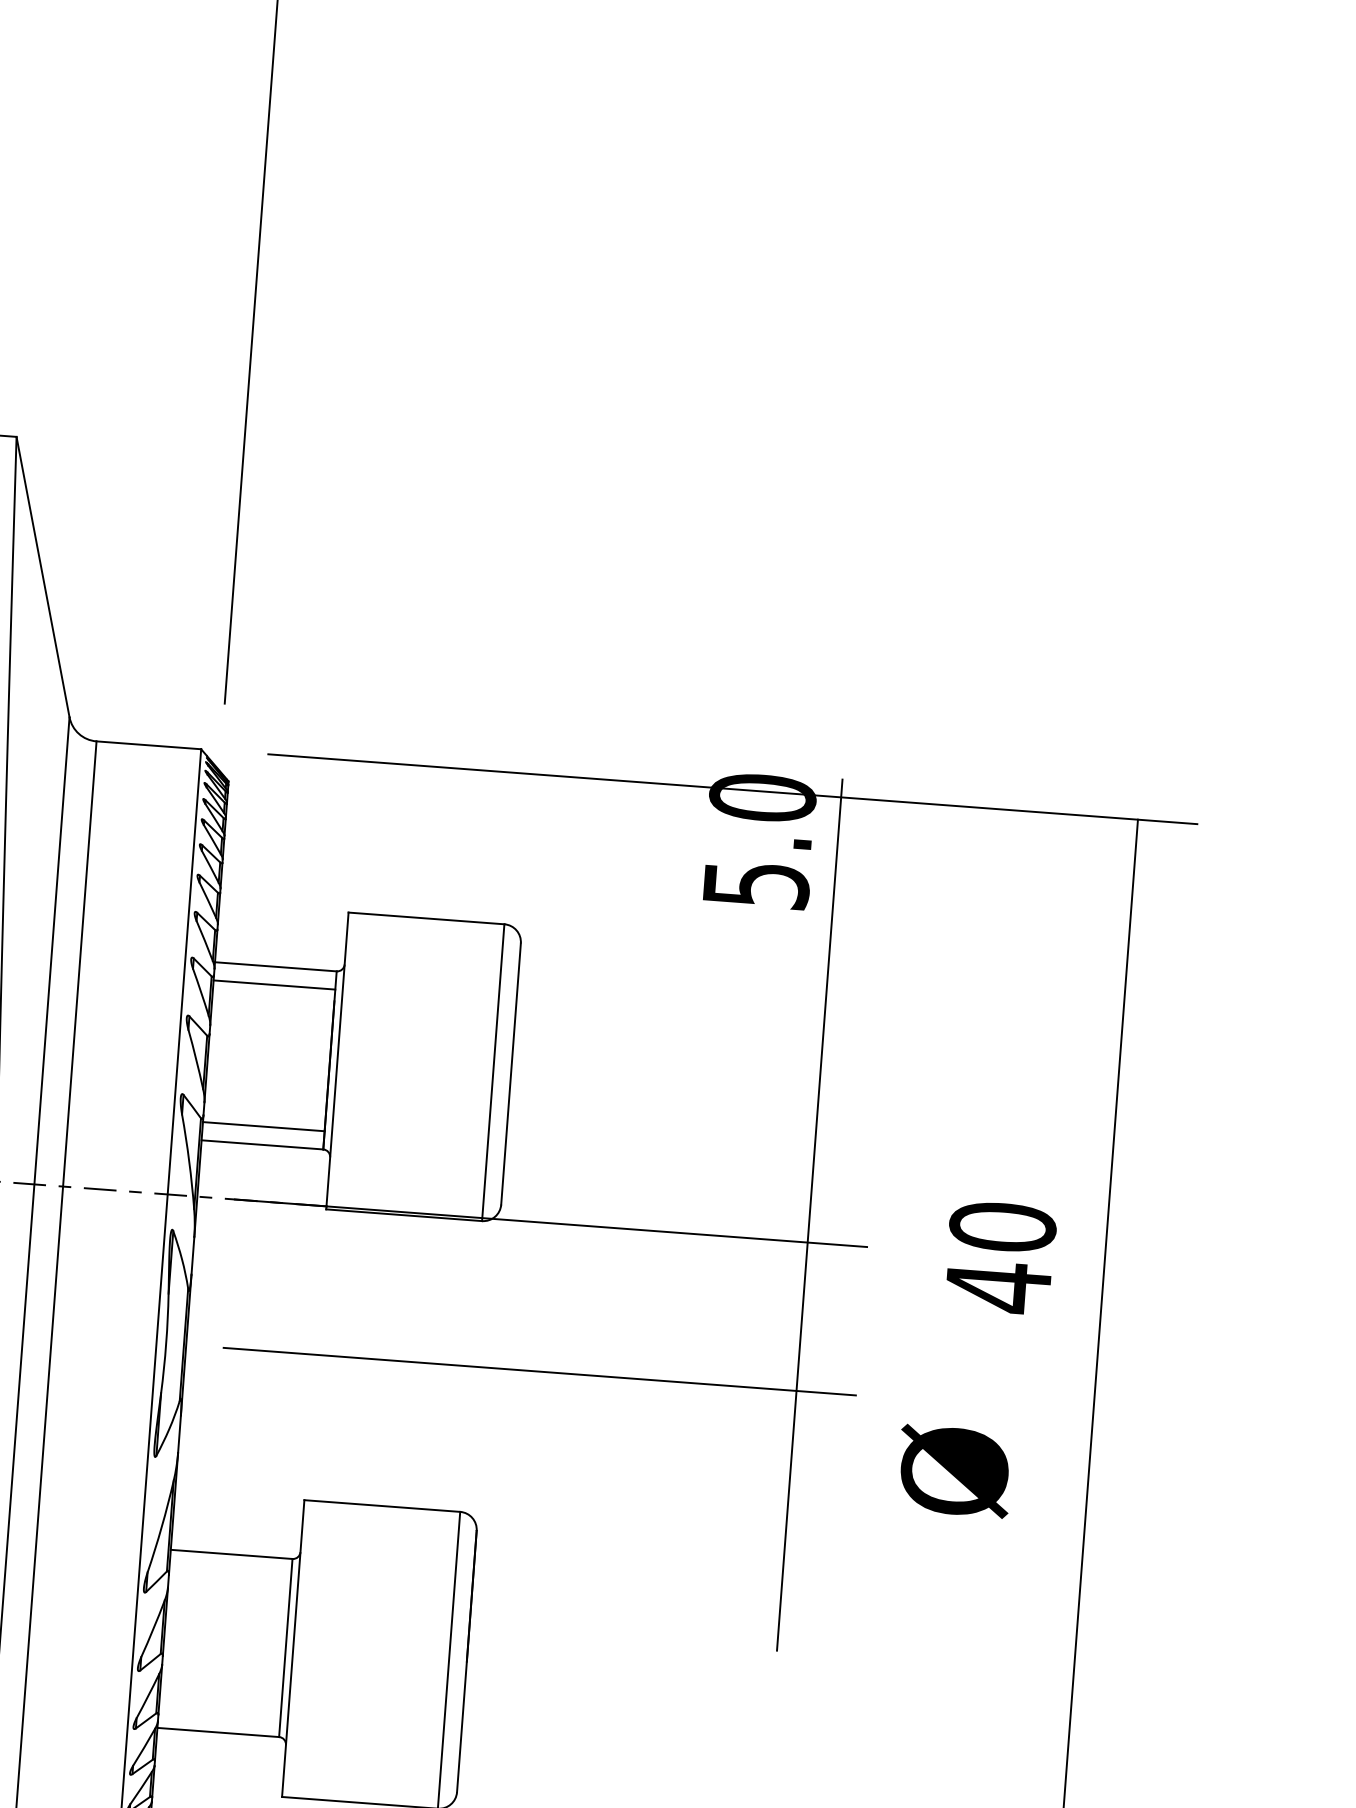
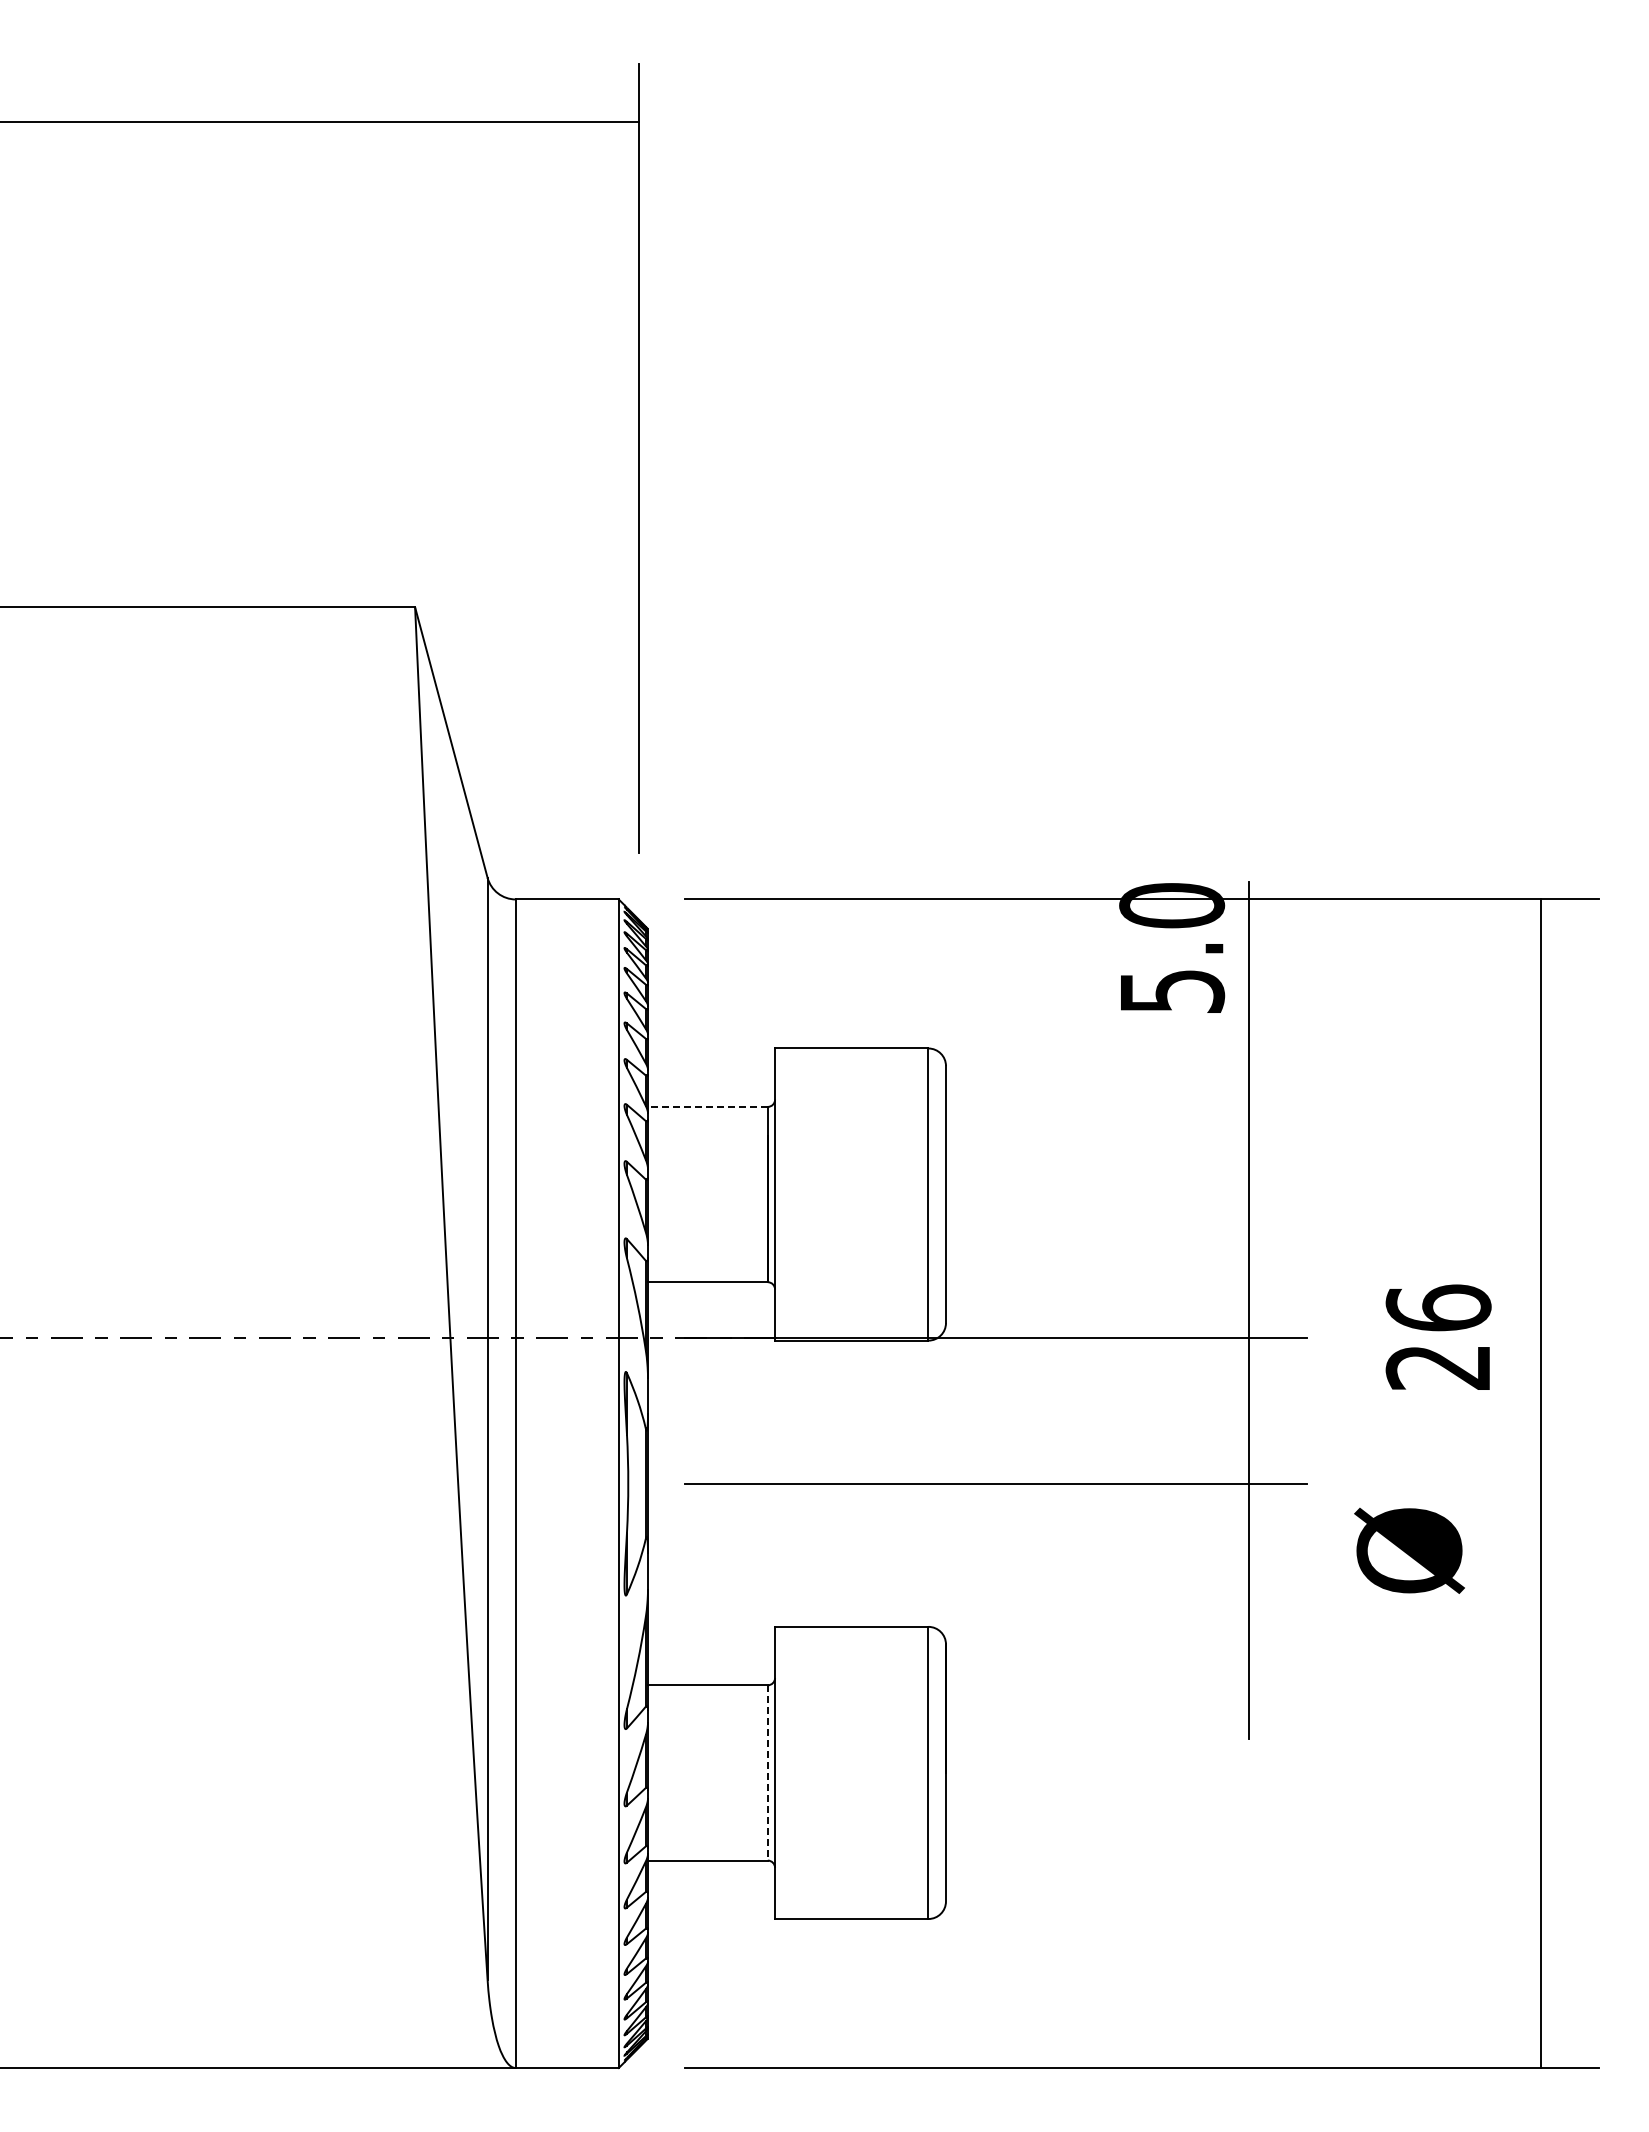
line: (275, 966) -> (707, 1106), solid -> dashed
line: (274, 984) -> (707, 1124), removed
line: (263, 1126) -> (707, 1264), removed
text: (1000, 1257) -> (1438, 1338), 40 -> 26
line: (285, 1647) -> (767, 1772), solid -> dashed

